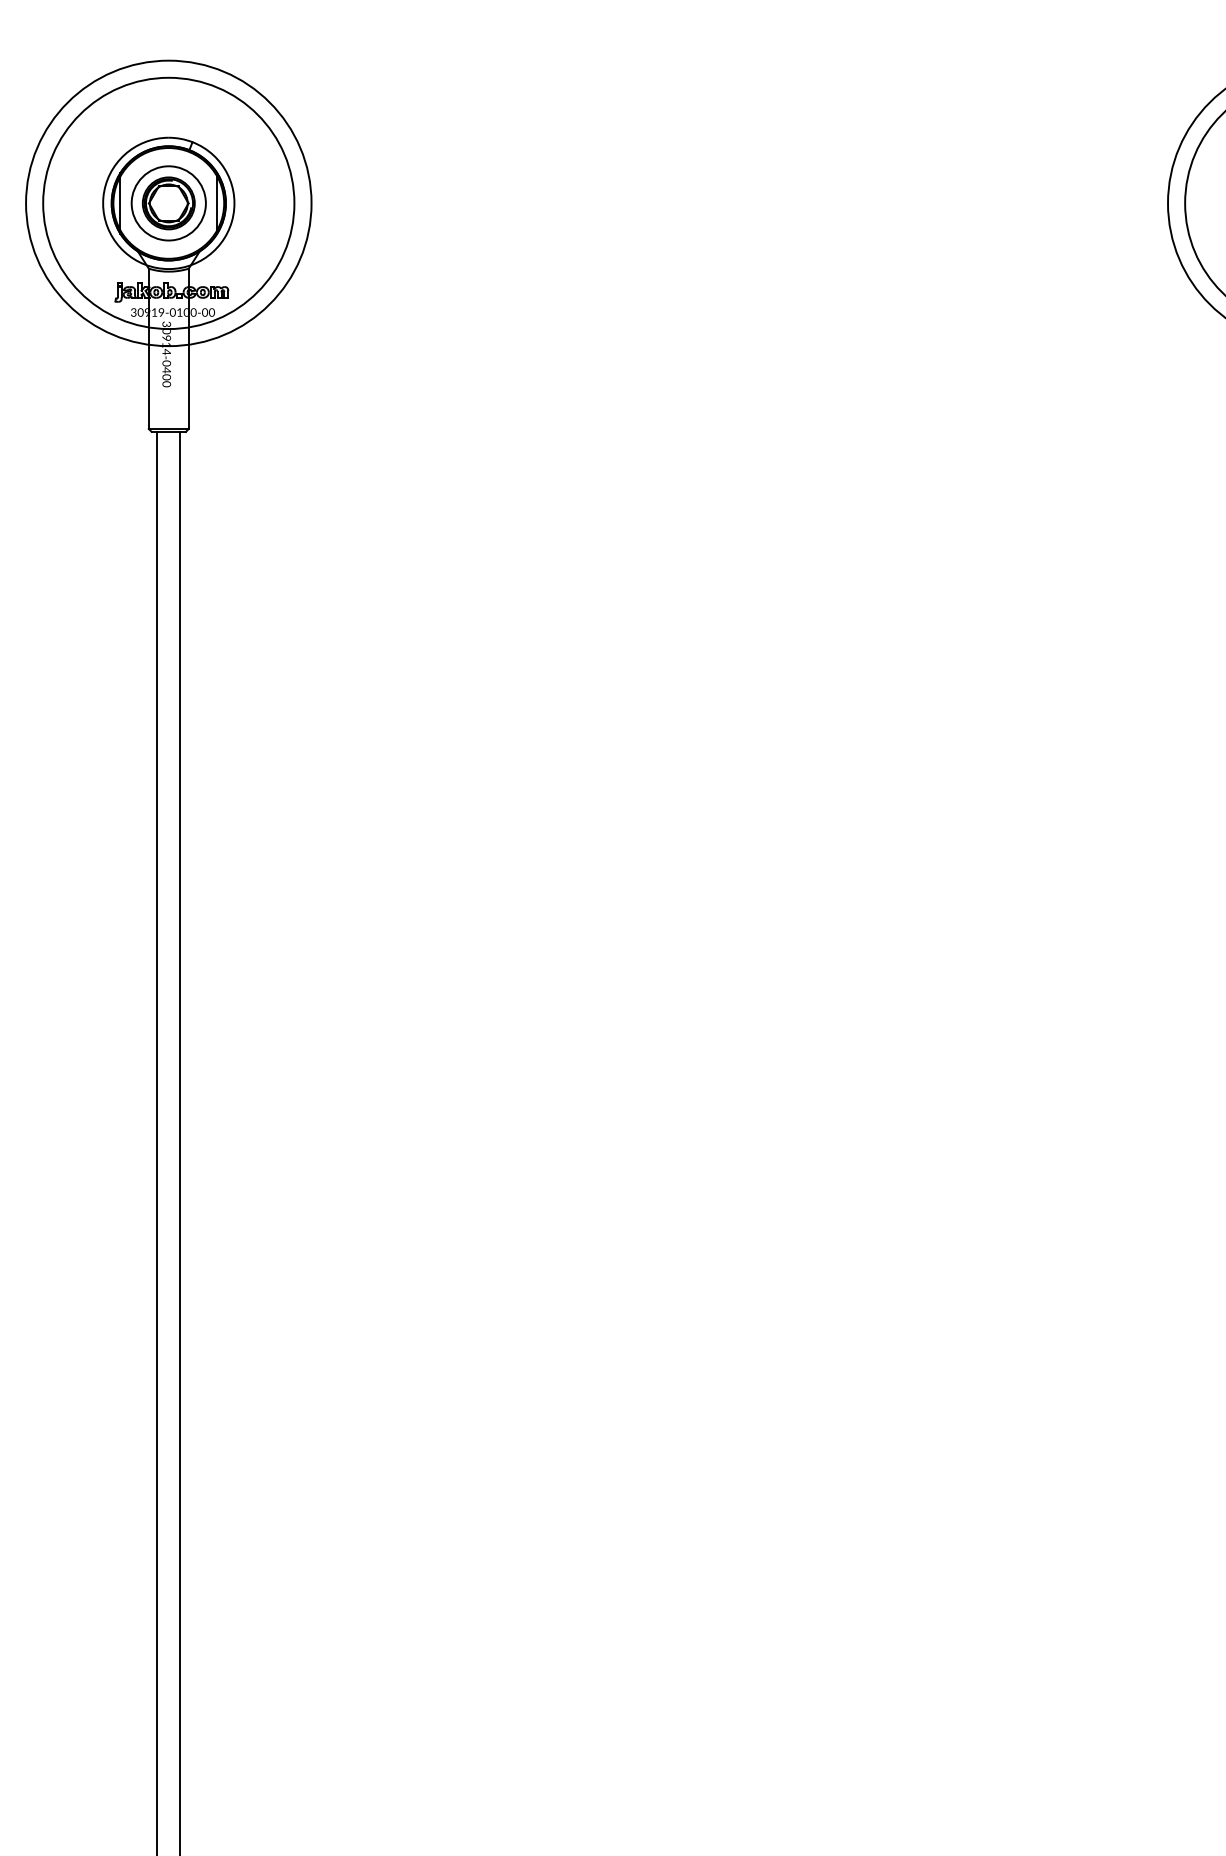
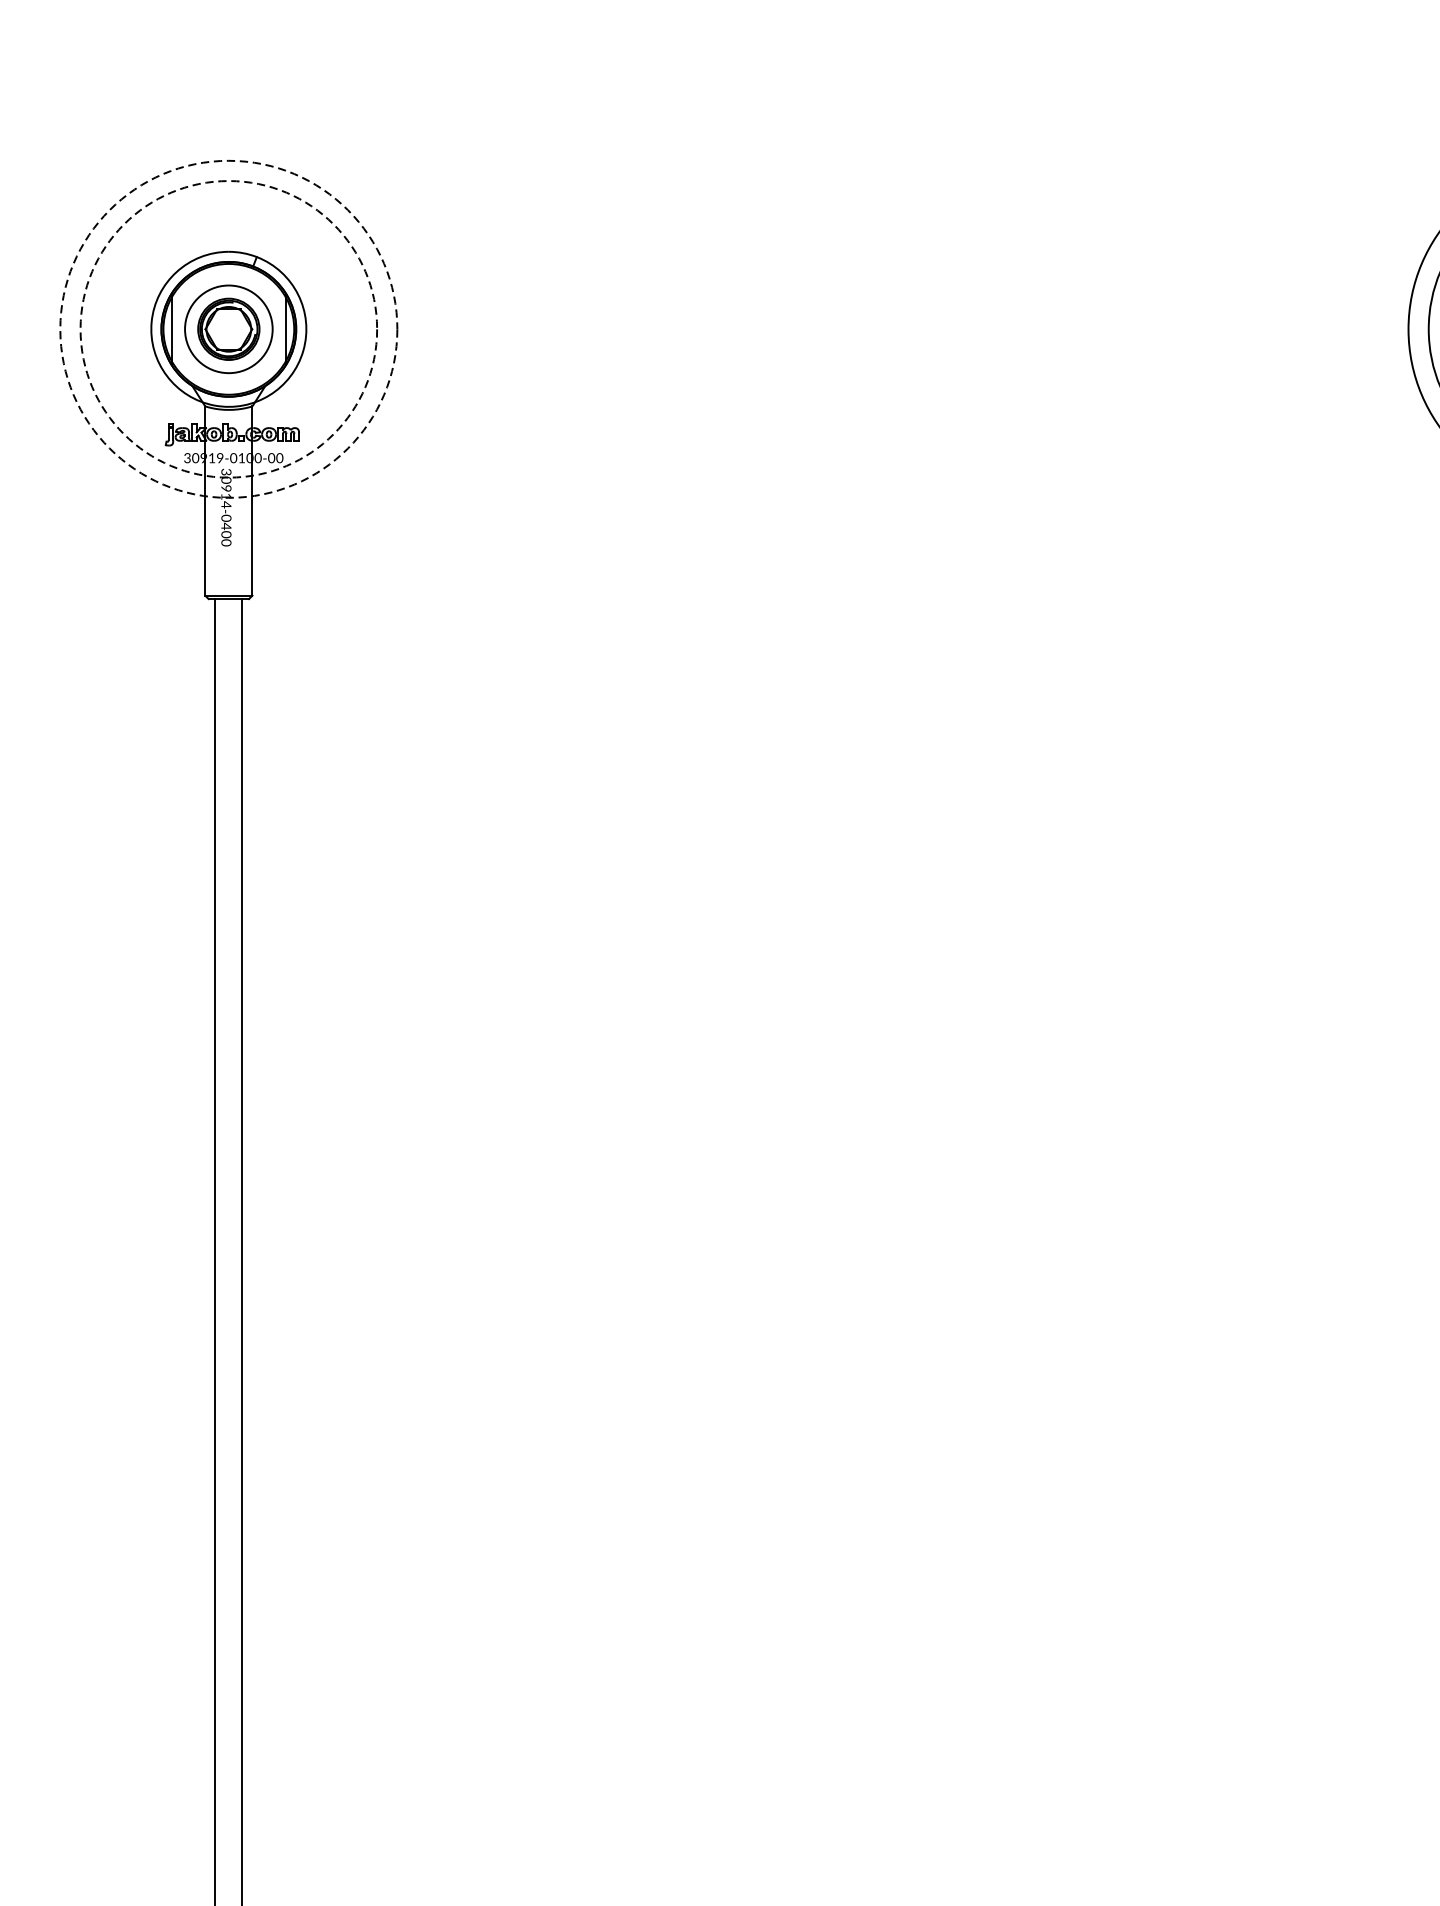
circle: (168, 203) -> (228, 329), solid -> dashed
circle: (168, 203) -> (228, 329), solid -> dashed

